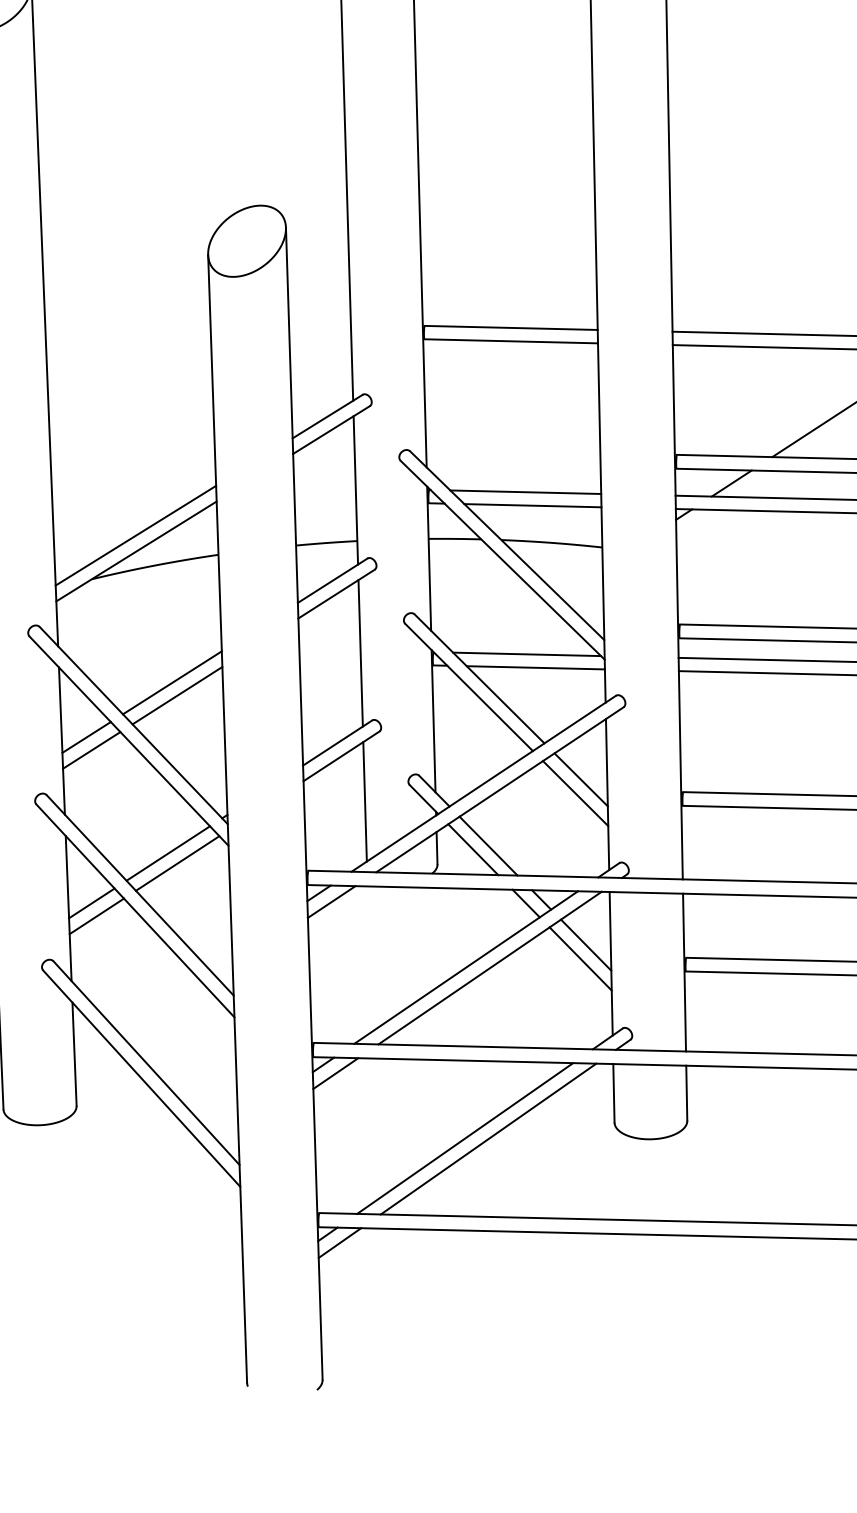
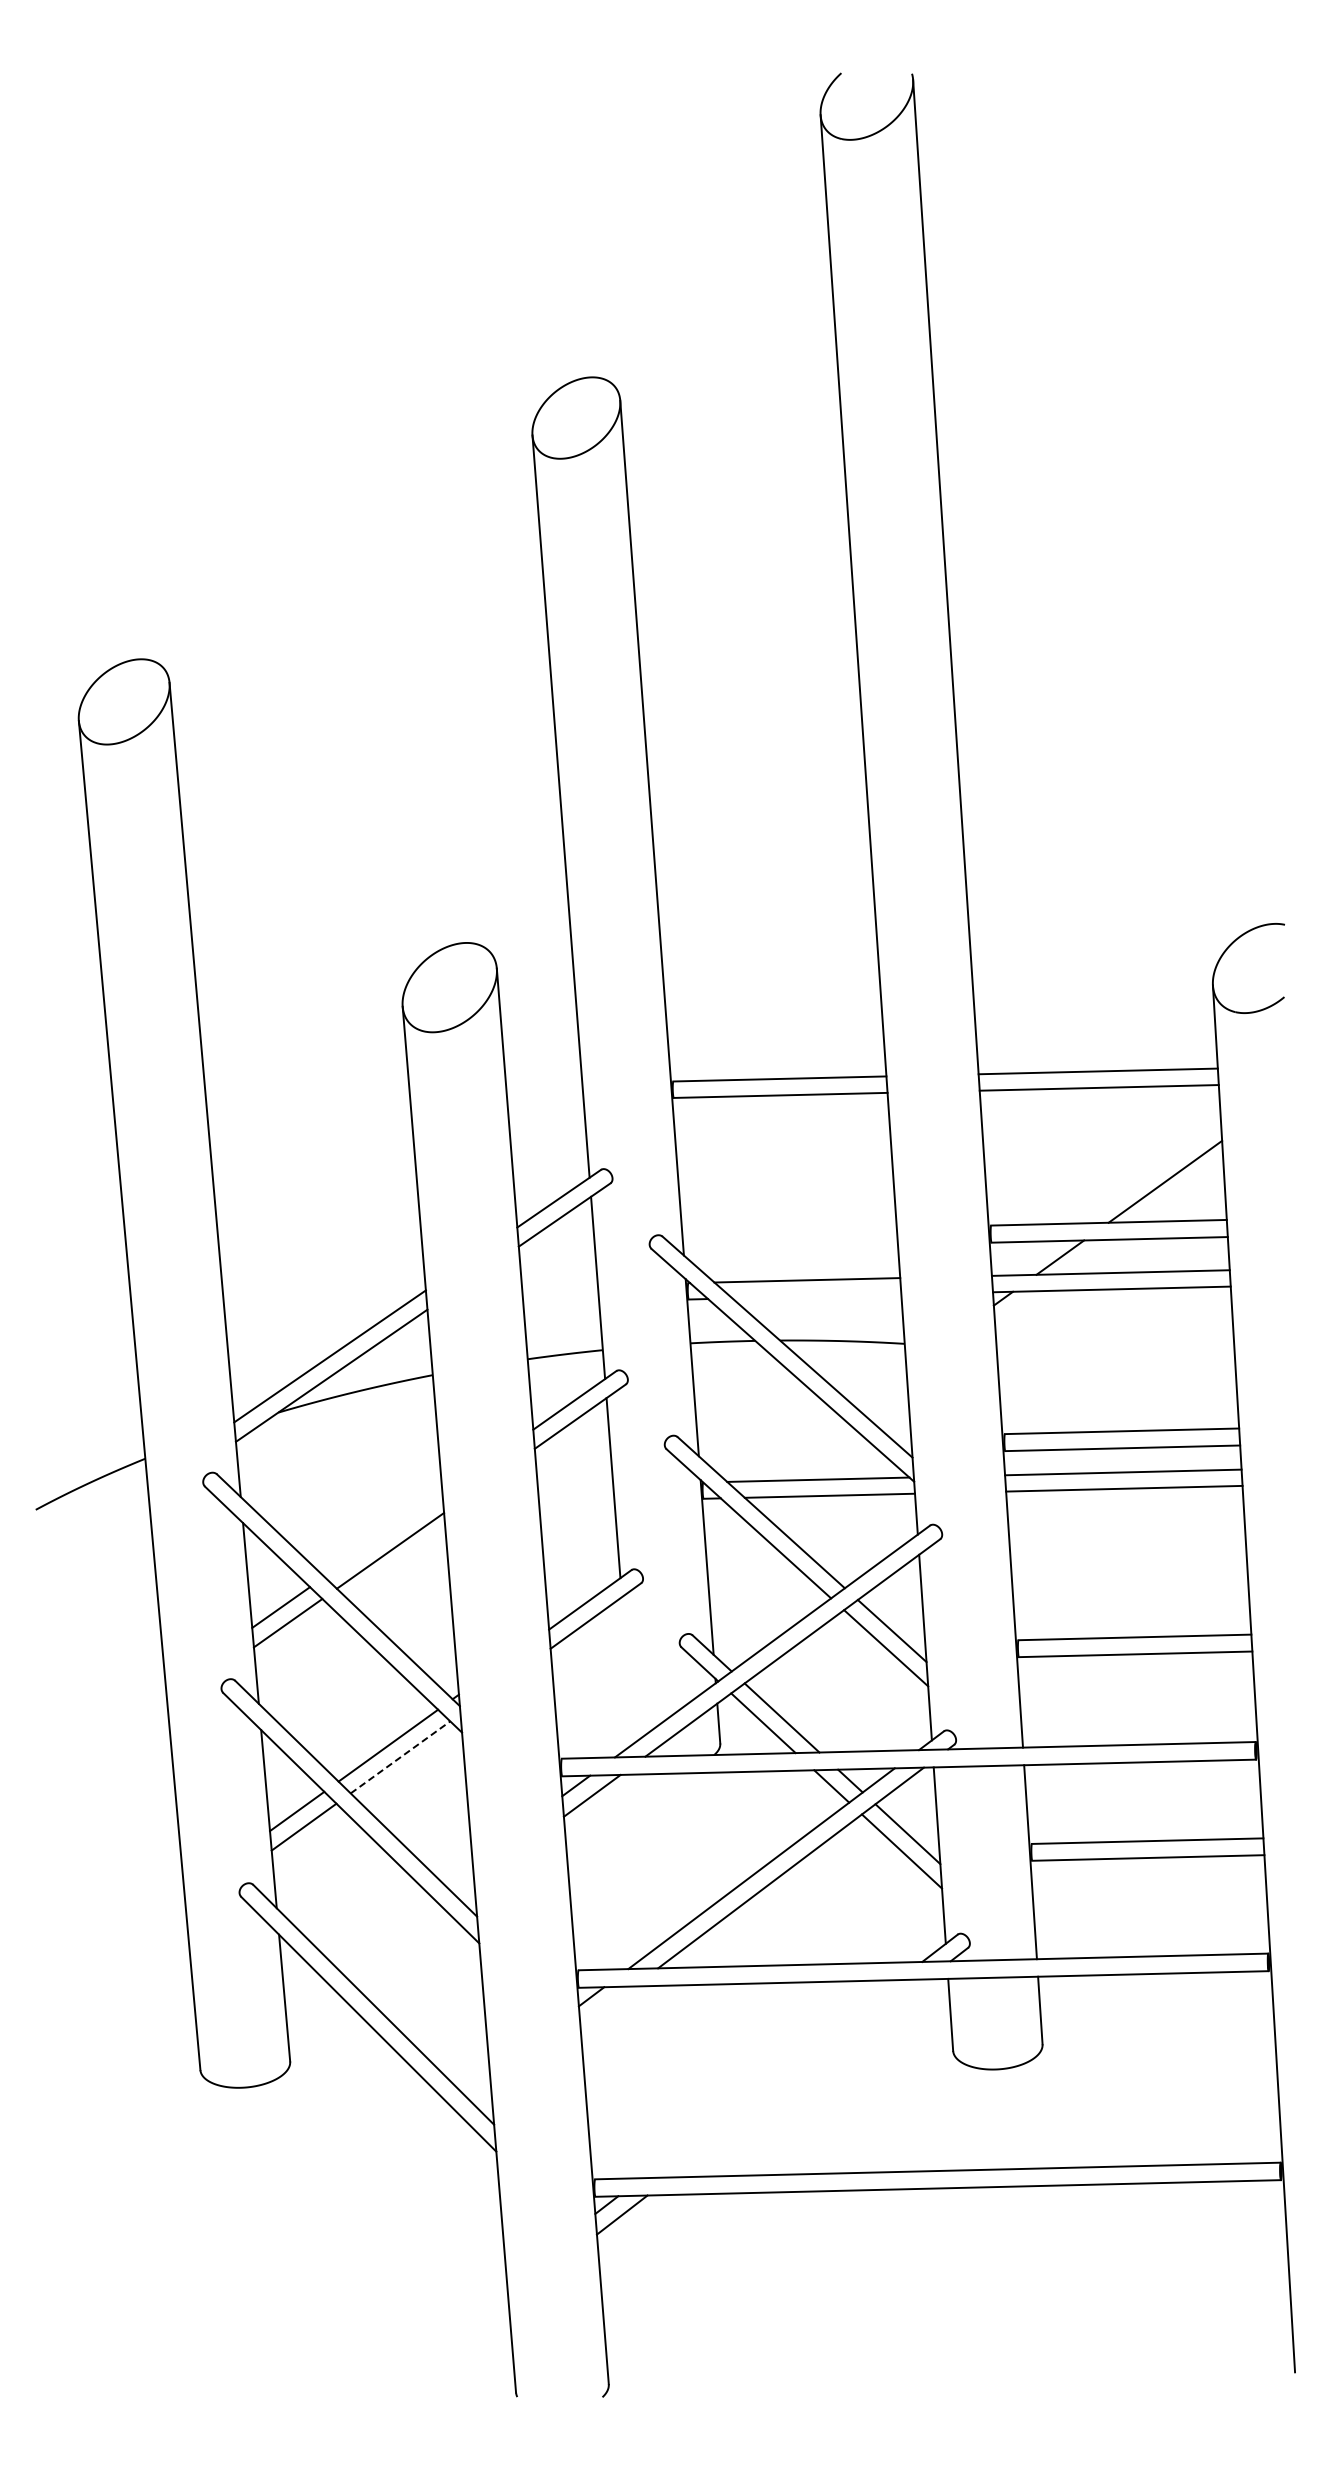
line: (532, 505) -> (816, 1296), removed
line: (172, 682) -> (383, 1534), removed
line: (365, 801) -> (627, 1670), removed
line: (177, 863) -> (400, 1757), solid -> dashed
line: (336, 1073) -> (607, 2006), removed
line: (464, 1138) -> (769, 2079), removed
line: (488, 1139) -> (798, 2078), removed

